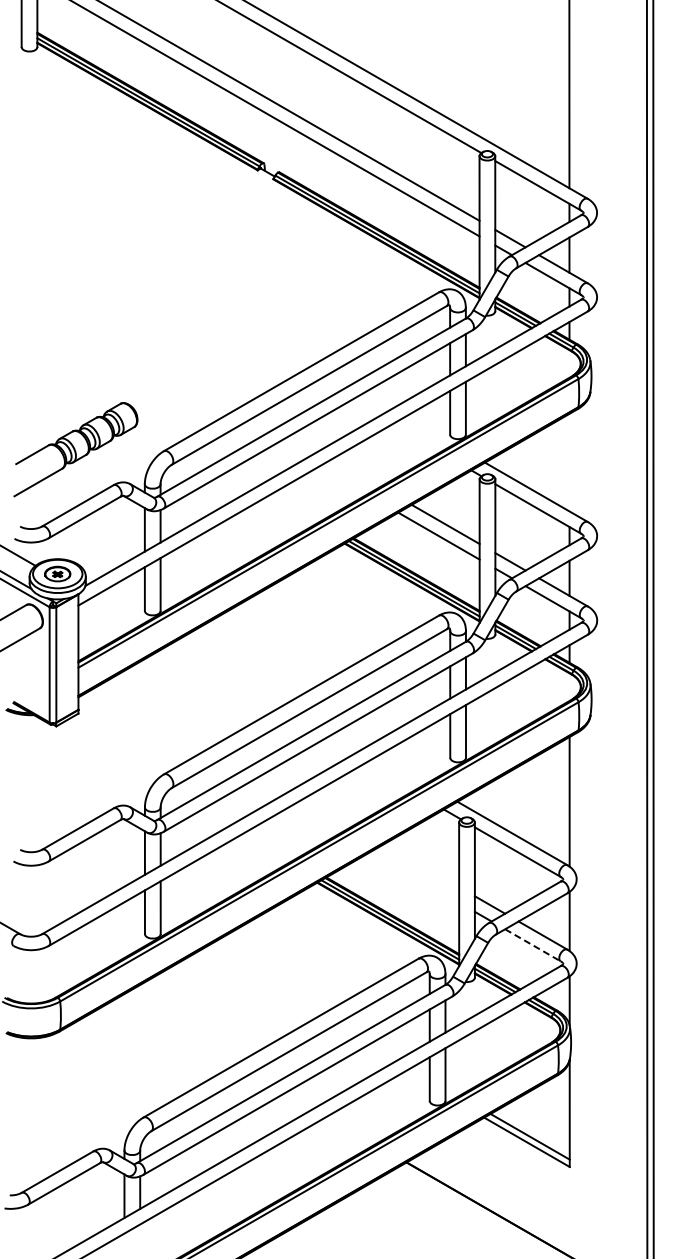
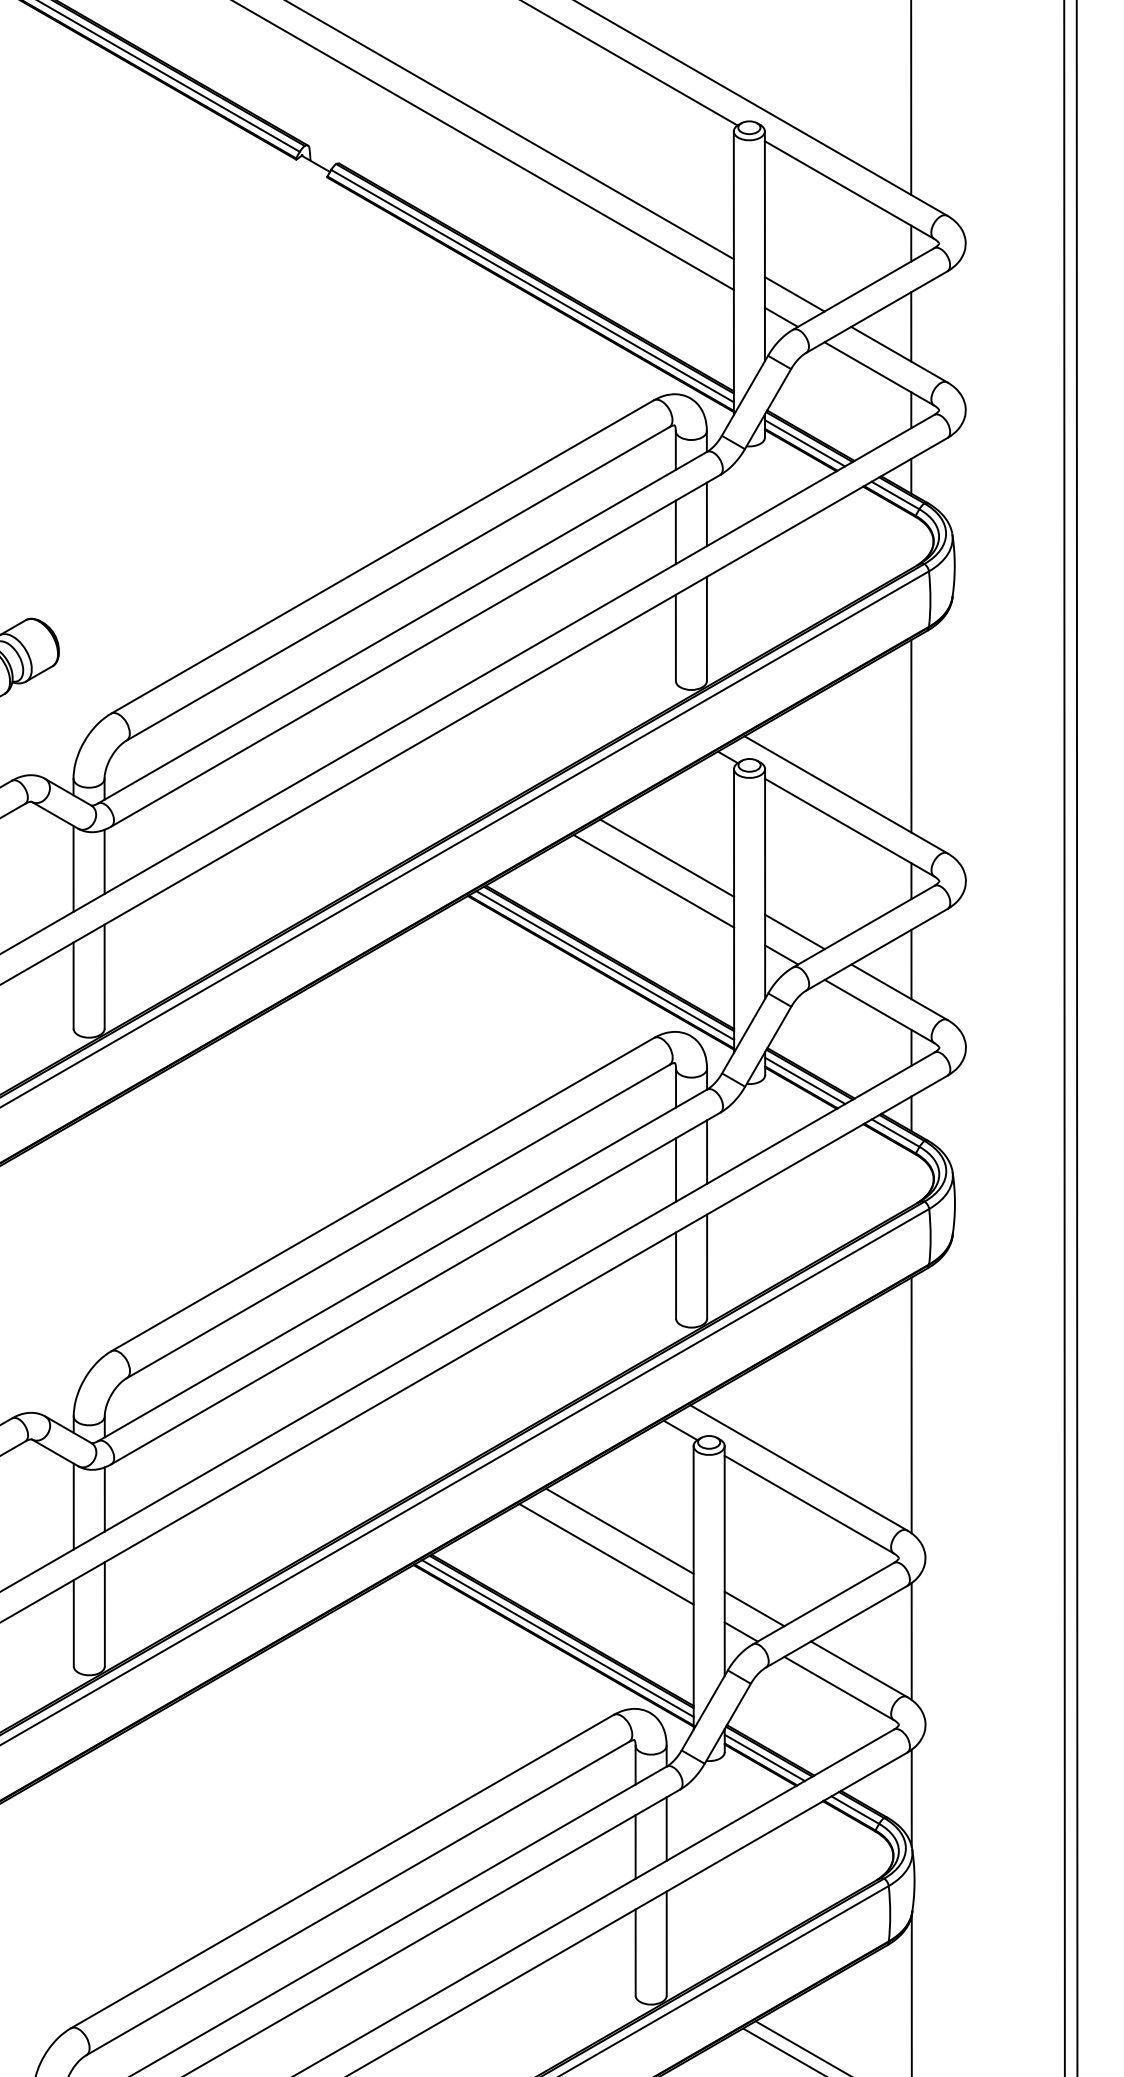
line: (569, 462) -> (911, 735), added
line: (421, 865) -> (619, 1531), added
line: (414, 876) -> (605, 1552), added
line: (533, 945) -> (840, 1688), dashed -> solid

